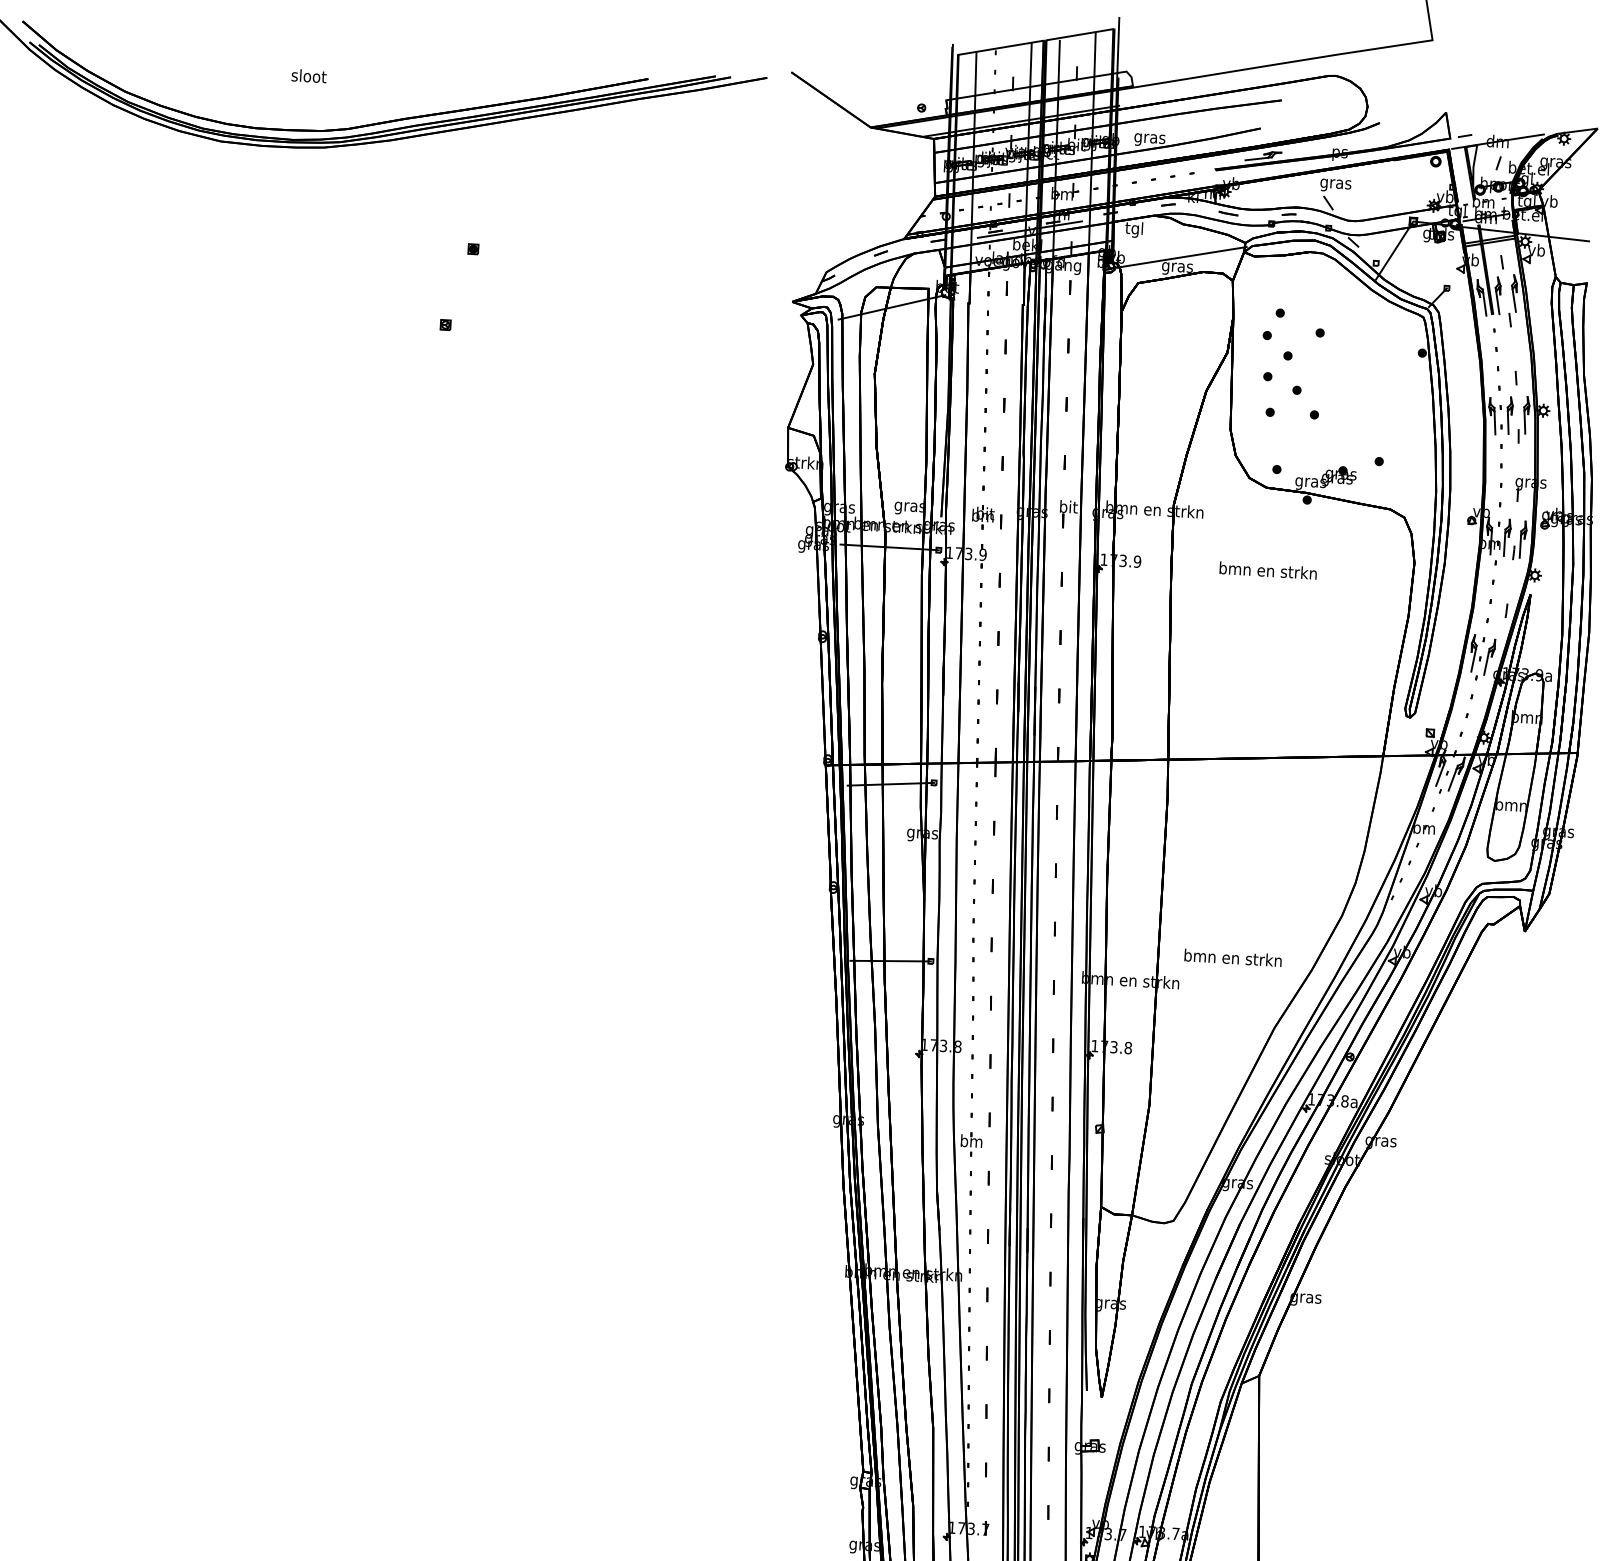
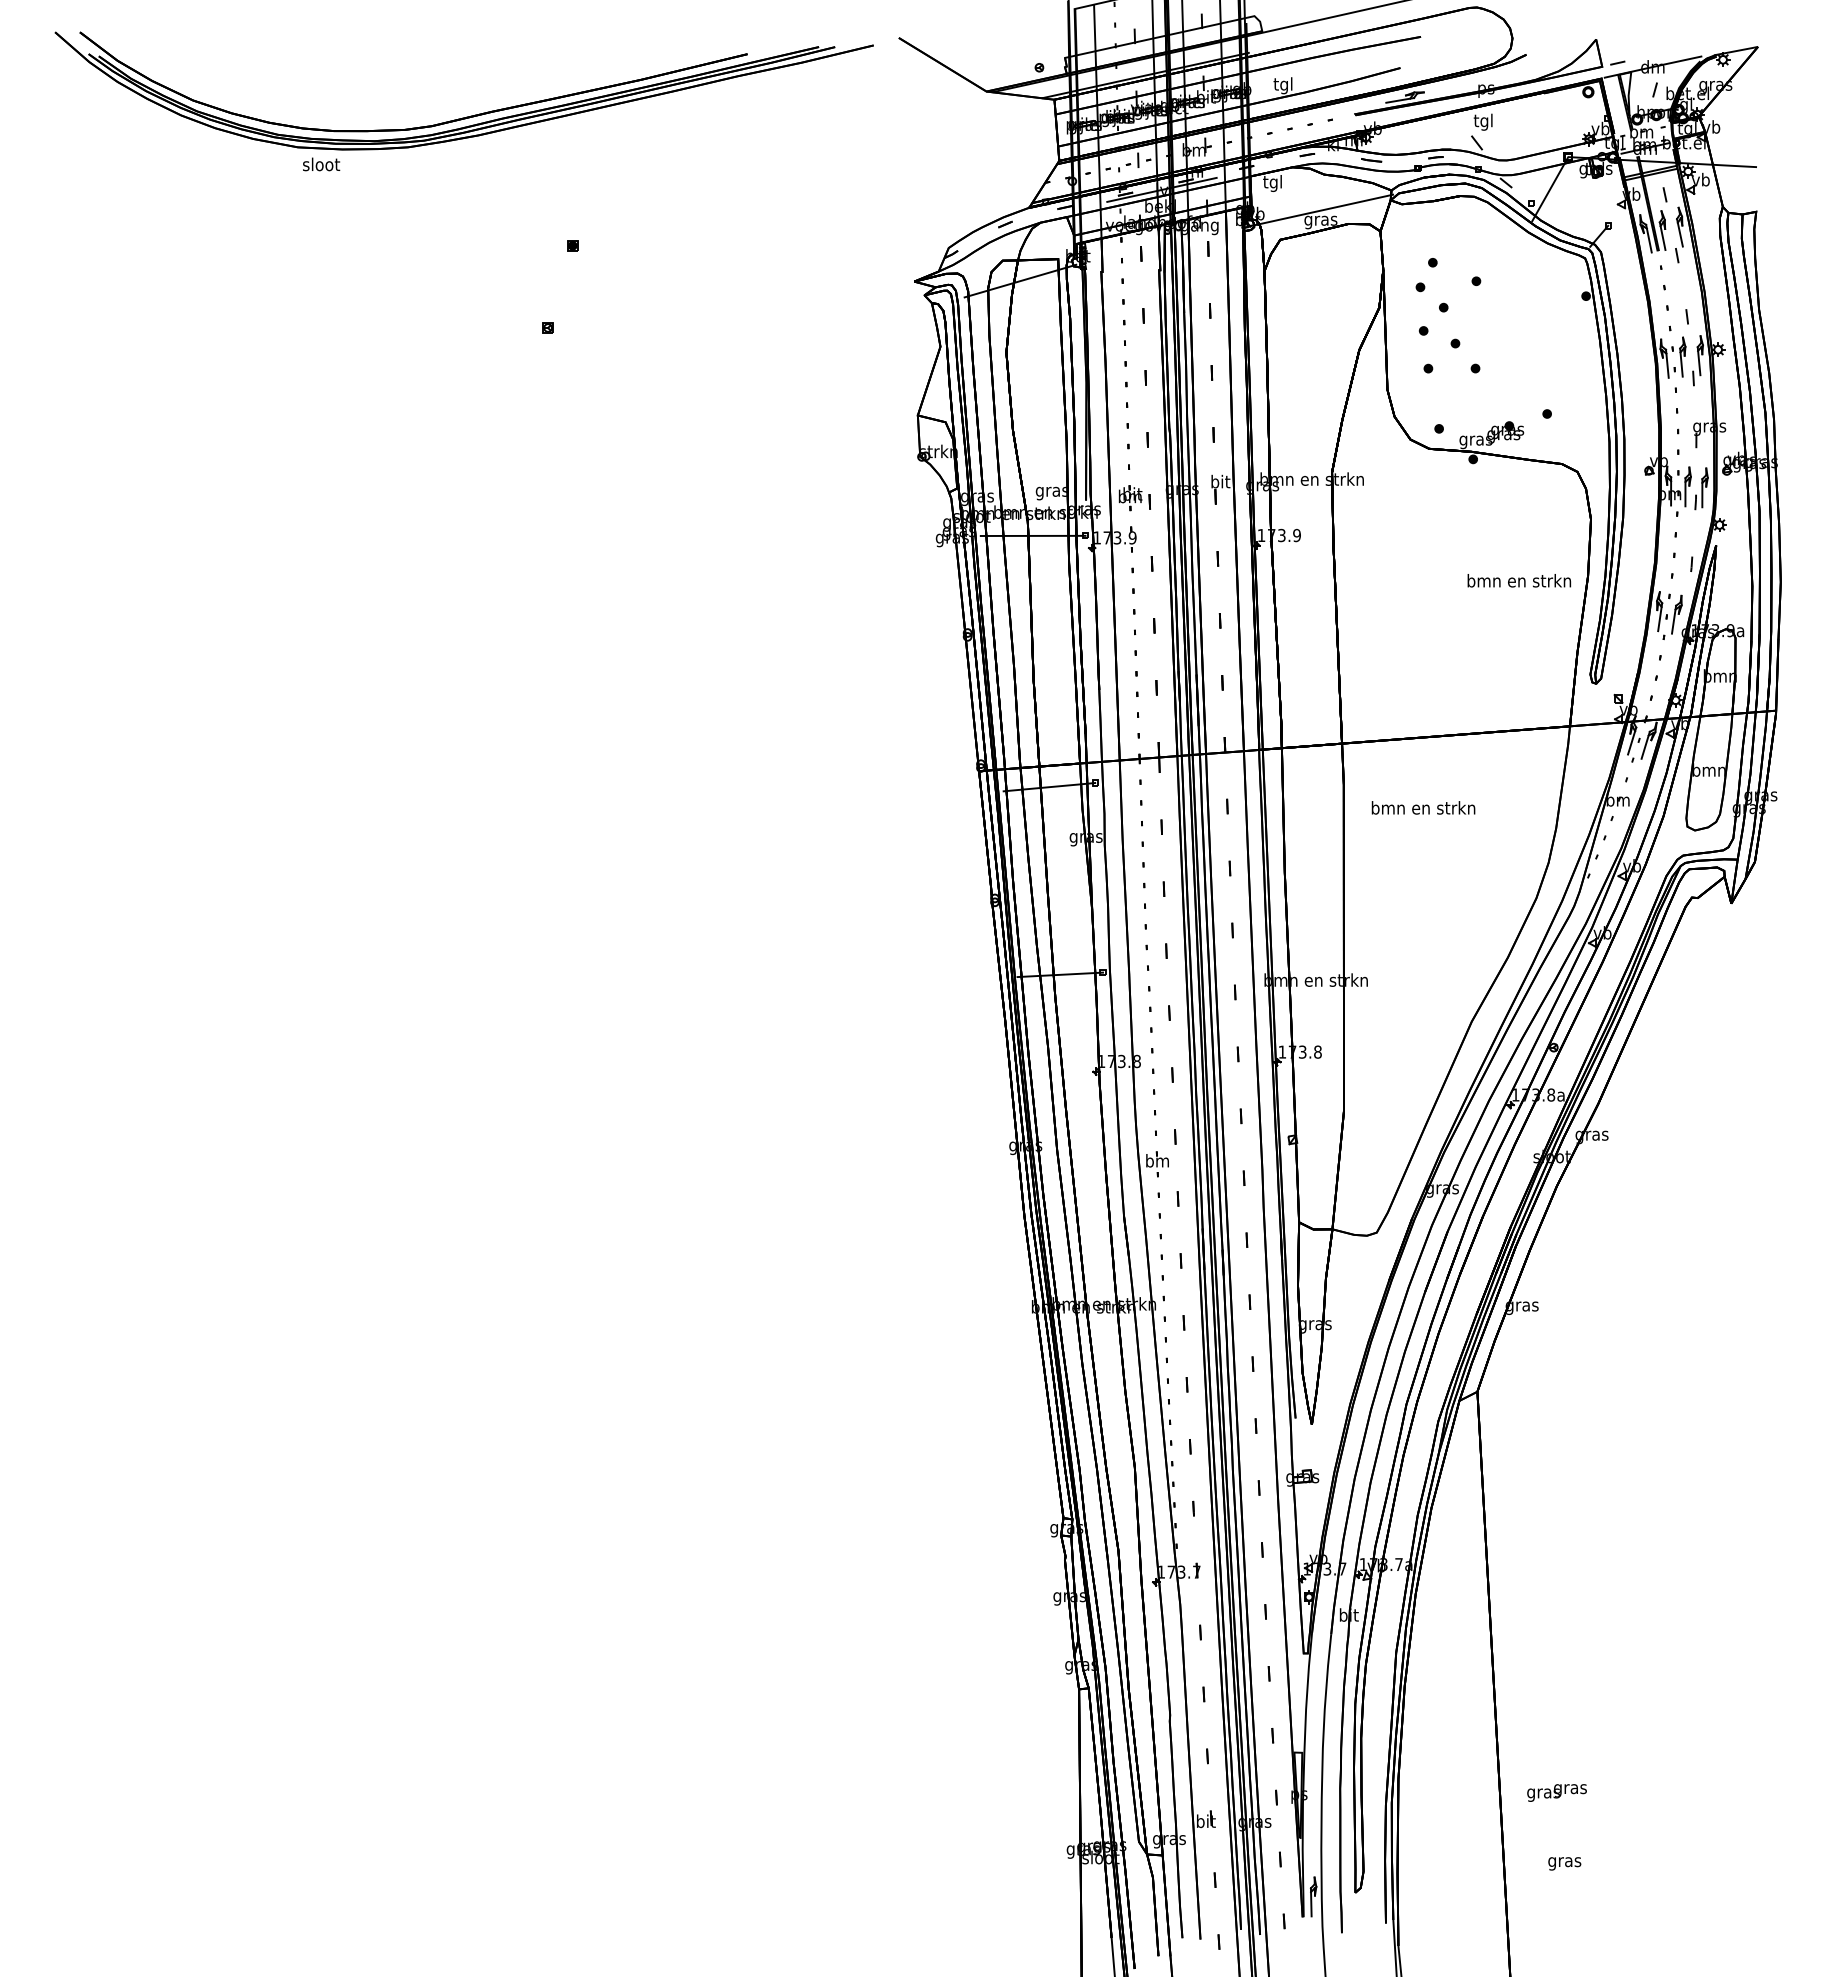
text: (309, 76) -> (321, 164), moved
text: (1149, 138) -> (1283, 85), gras -> tgl
text: (1335, 183) -> (1483, 121), gras -> tgl
text: (1268, 570) -> (1519, 580), moved
text: (1233, 957) -> (1423, 807), moved

